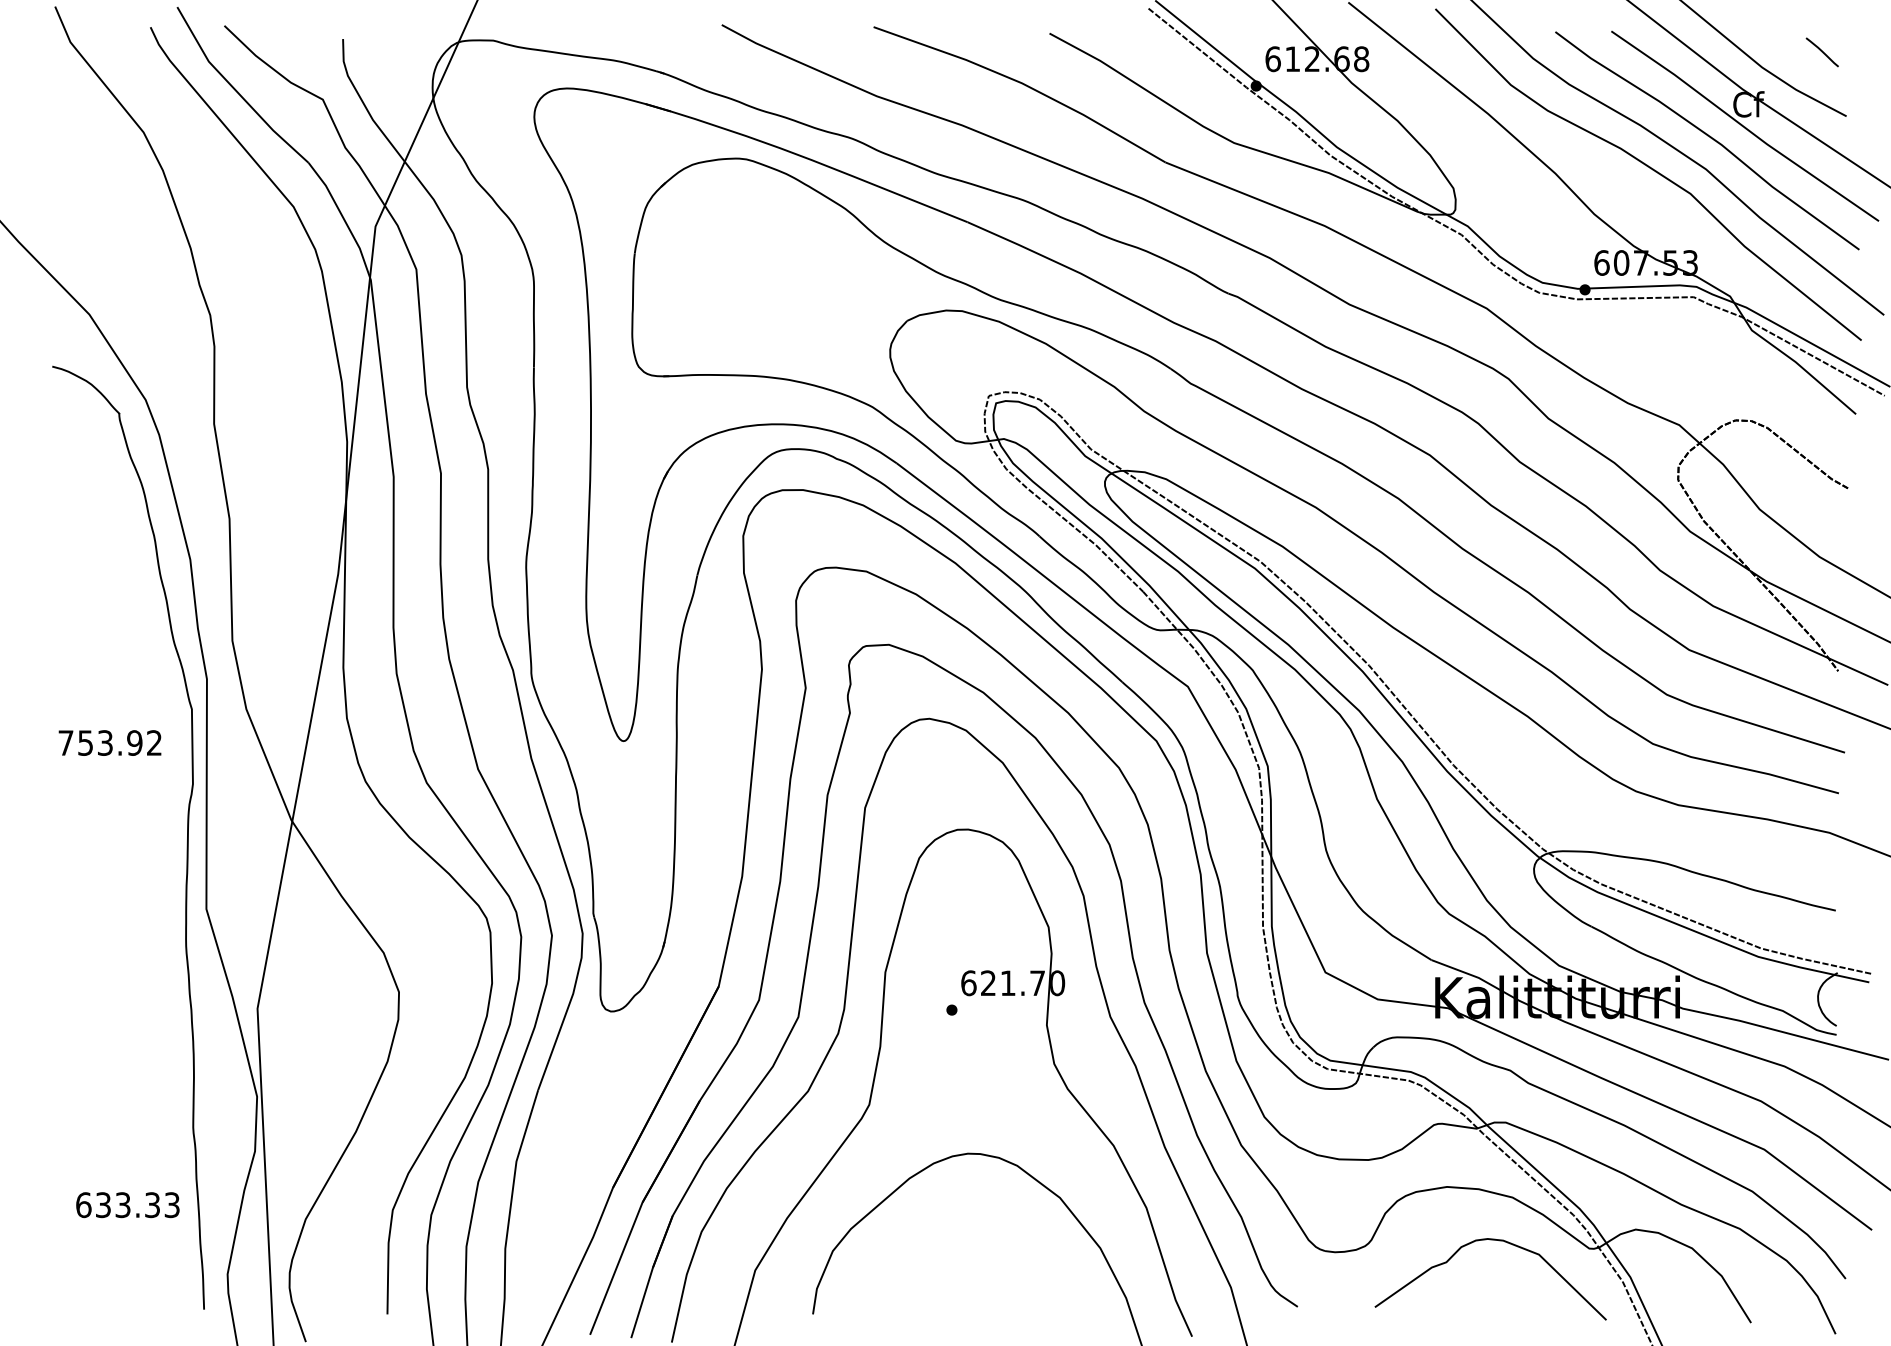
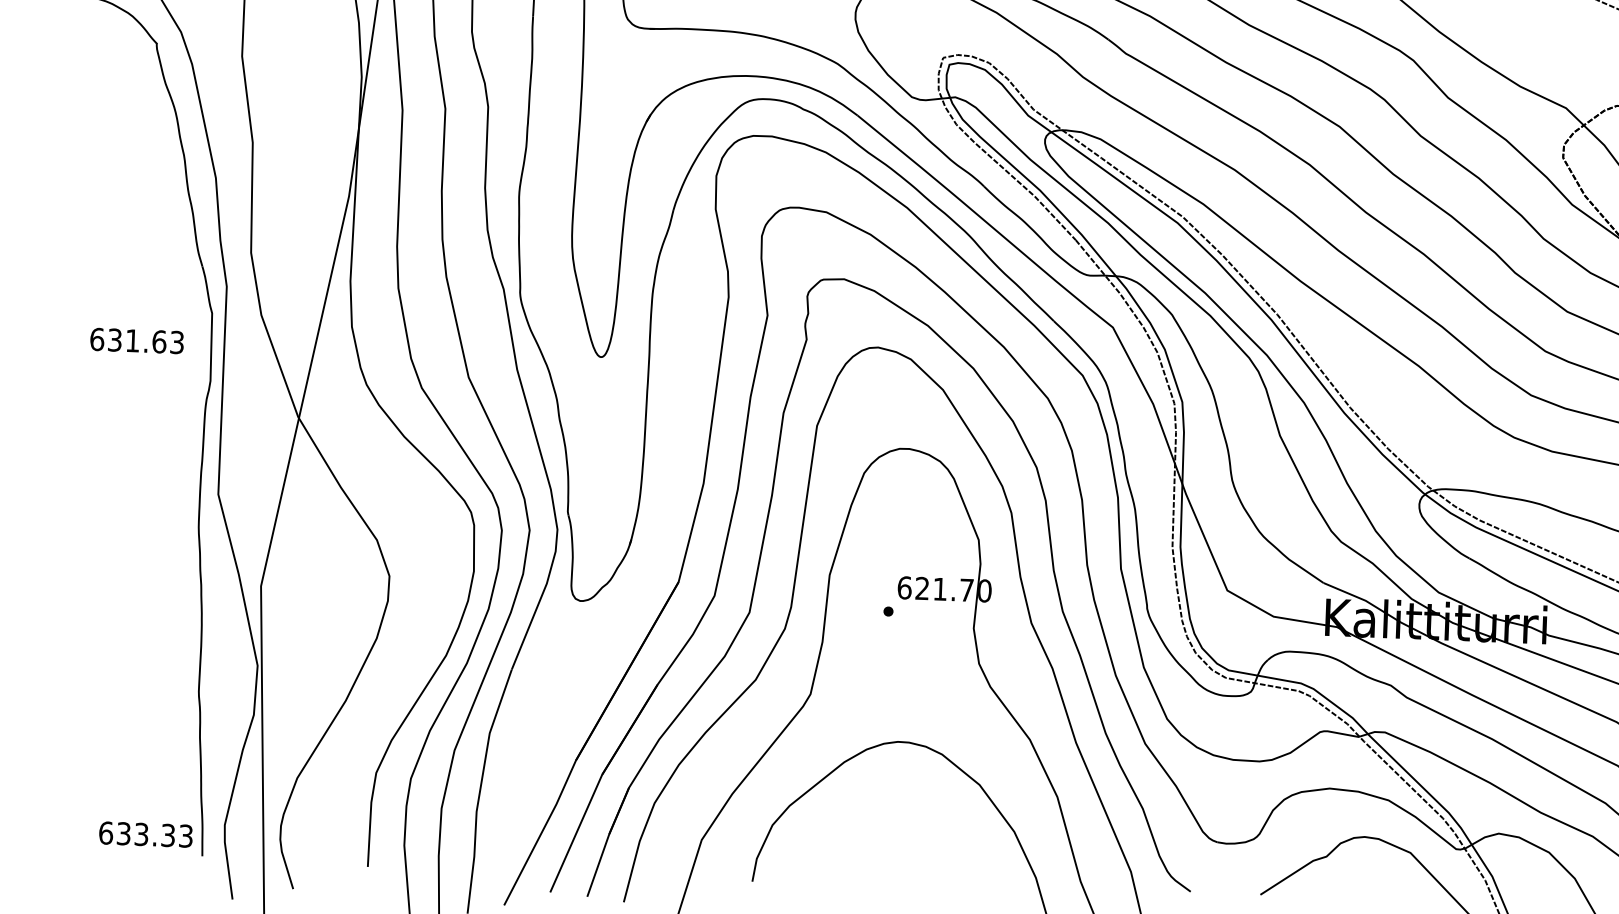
text: (109, 742) -> (136, 340), 753.92 -> 631.63
text: (127, 1205) -> (145, 834), moved

